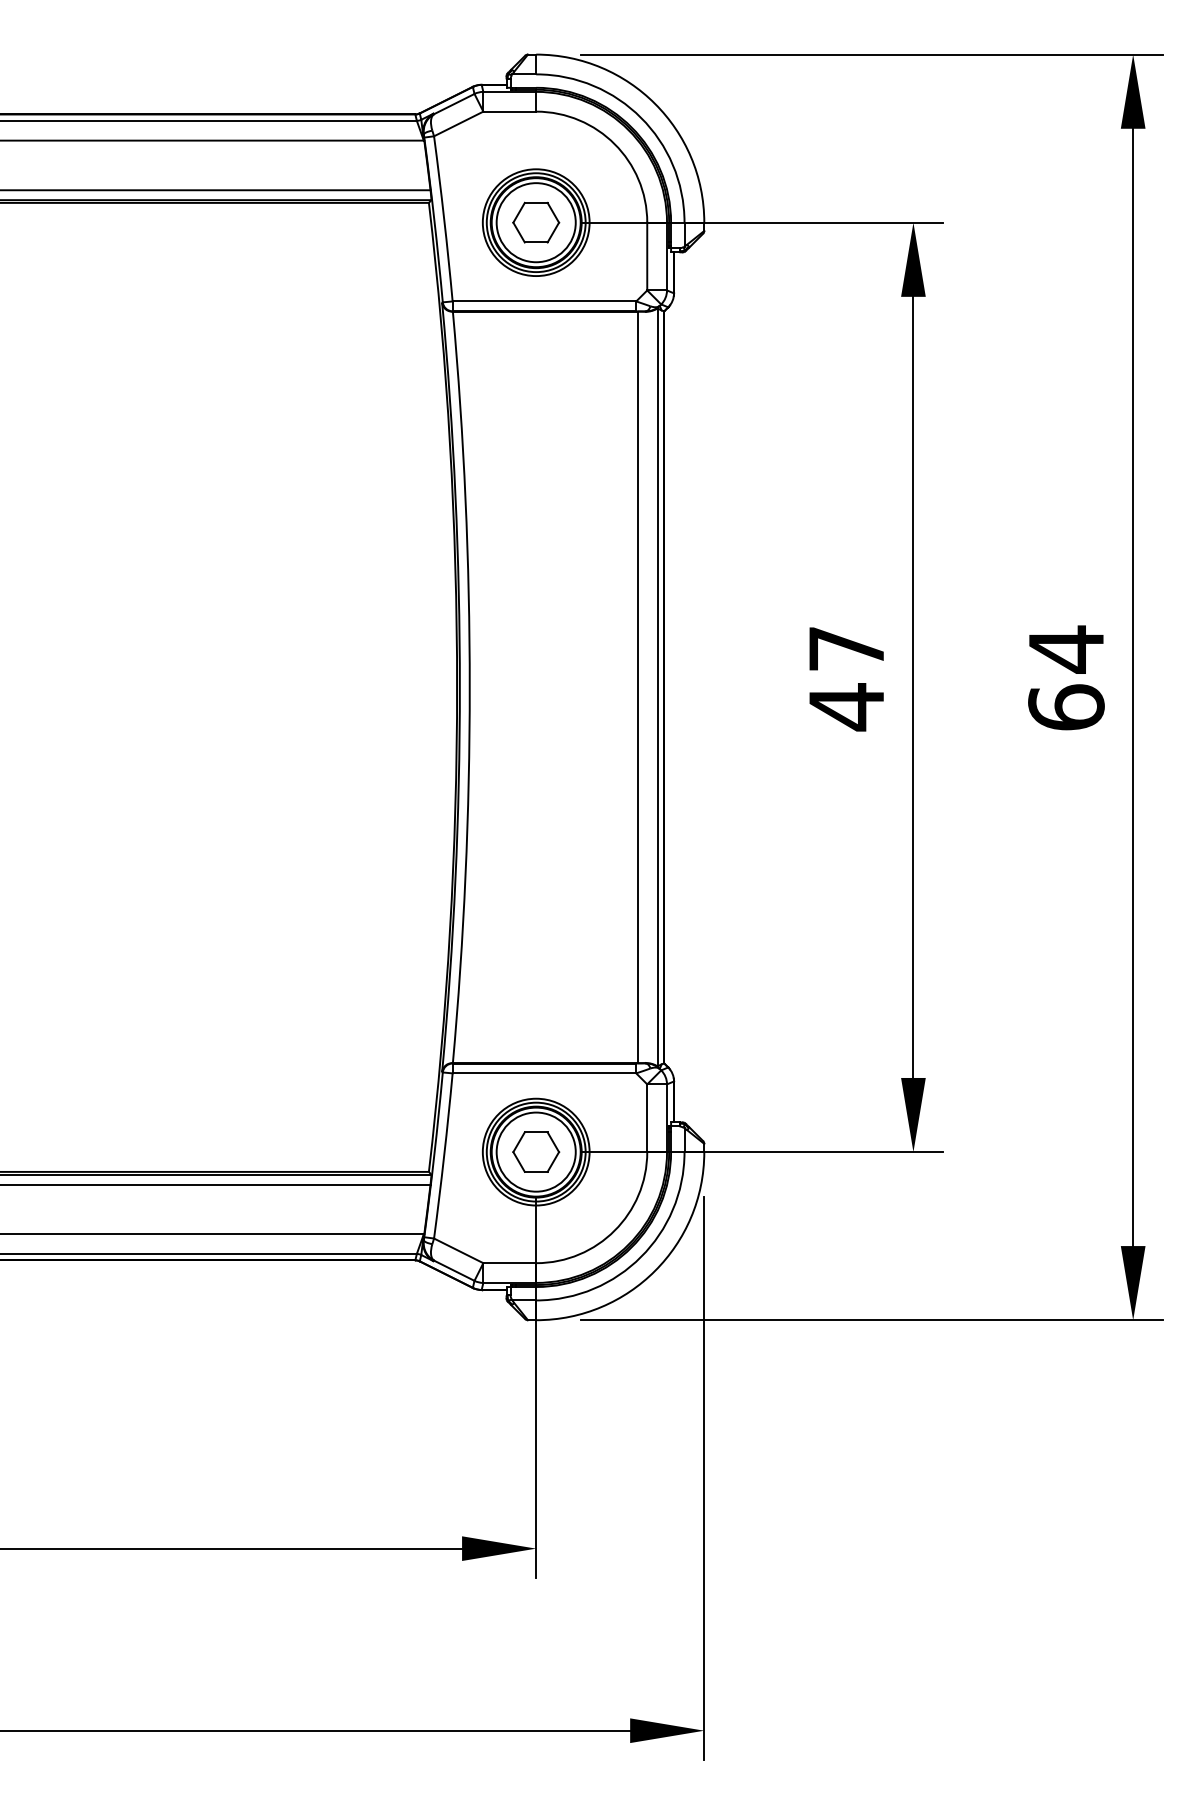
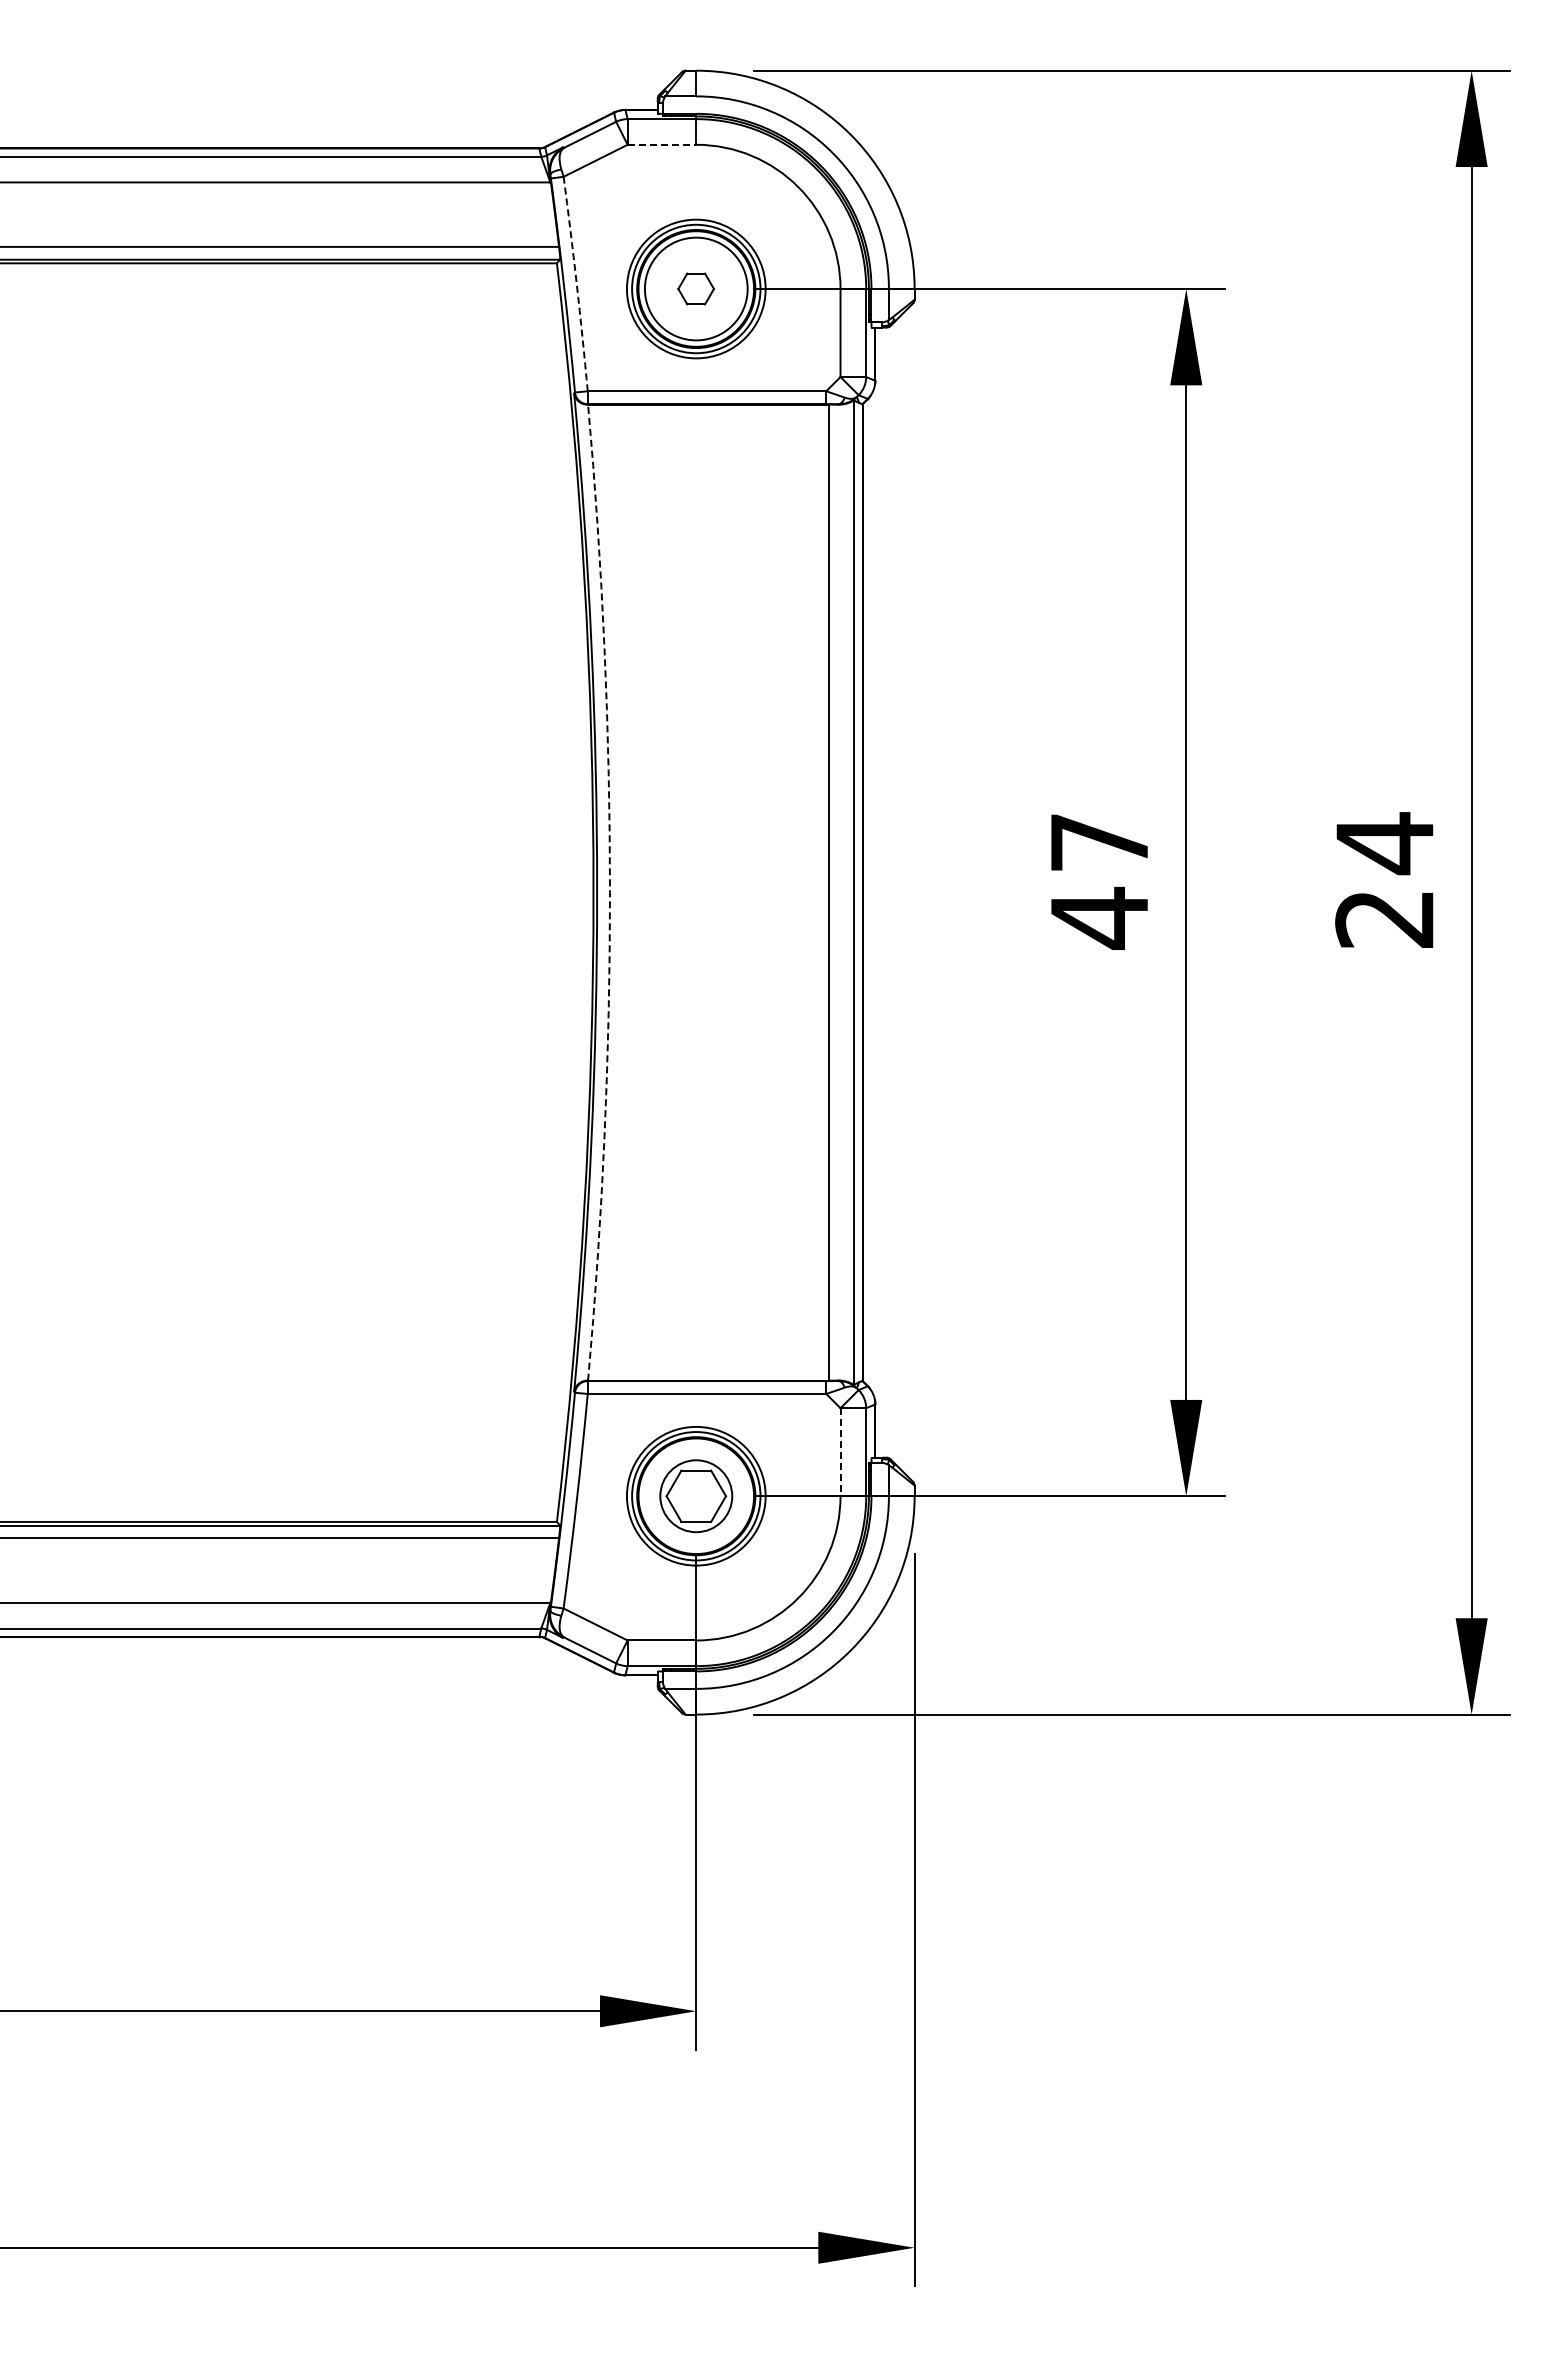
line: (510, 111) -> (662, 144), solid -> dashed
arc: (443, 218) -> (576, 283), solid -> dashed
part: (535, 222) -> (695, 288), size x0.6
arc: (470, 687) -> (610, 892), solid -> dashed
text: (1066, 707) -> (1384, 918), 64 -> 24
line: (647, 1118) -> (840, 1452), solid -> dashed
circle: (535, 1151) -> (695, 1495), size x0.7

